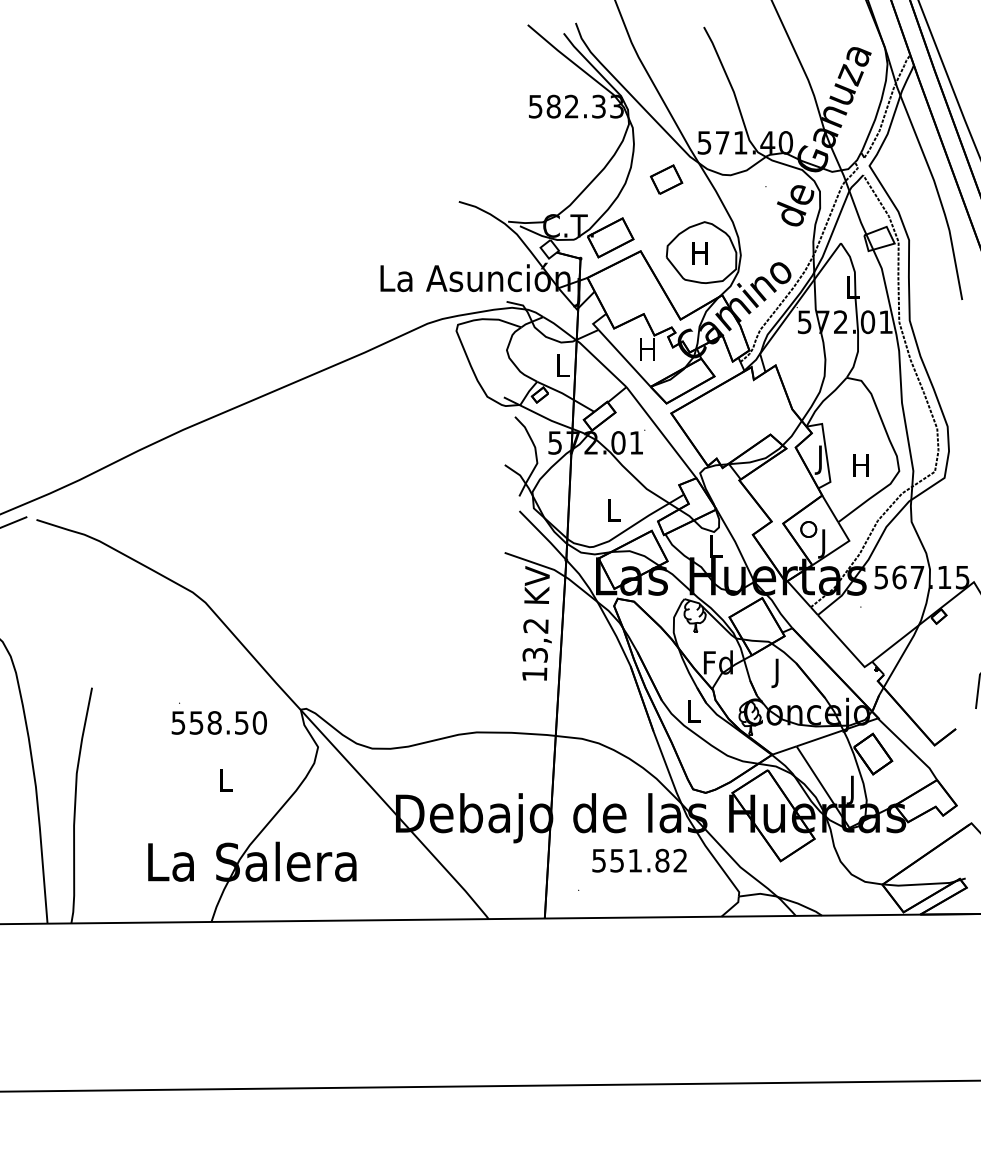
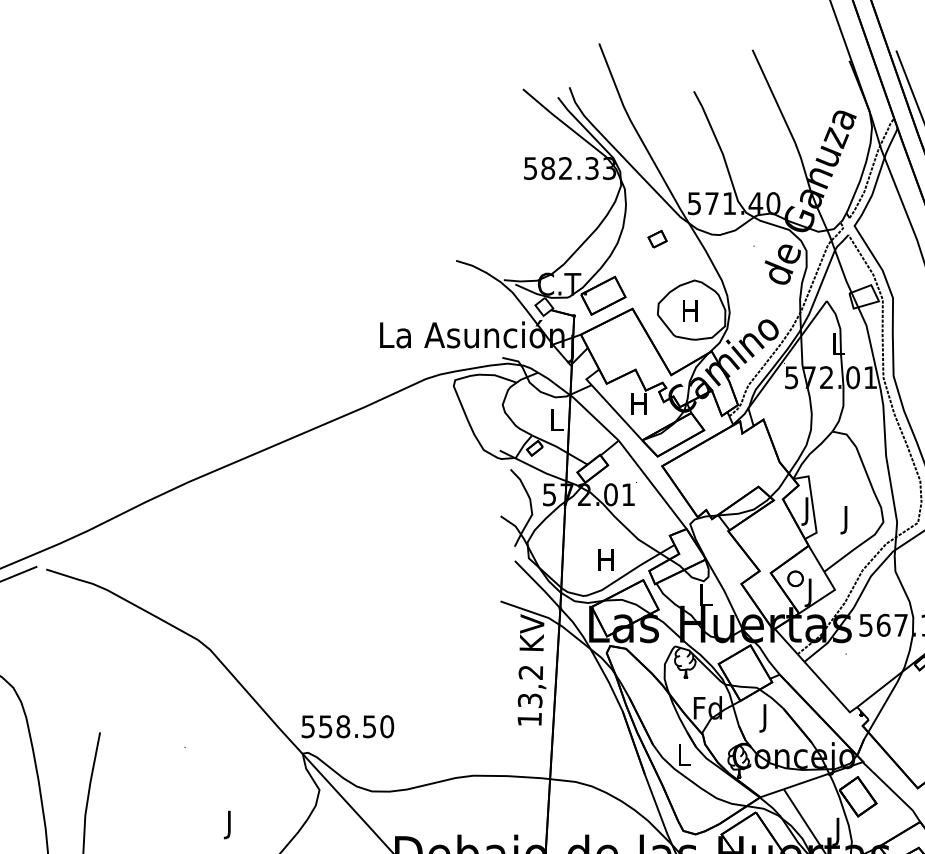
part: (666, 179) -> (657, 239), size x0.6
text: (860, 468) -> (845, 519), H -> J
text: (613, 510) -> (606, 560), L -> H
text: (218, 722) -> (347, 726), moved
text: (225, 782) -> (229, 824), L -> J

